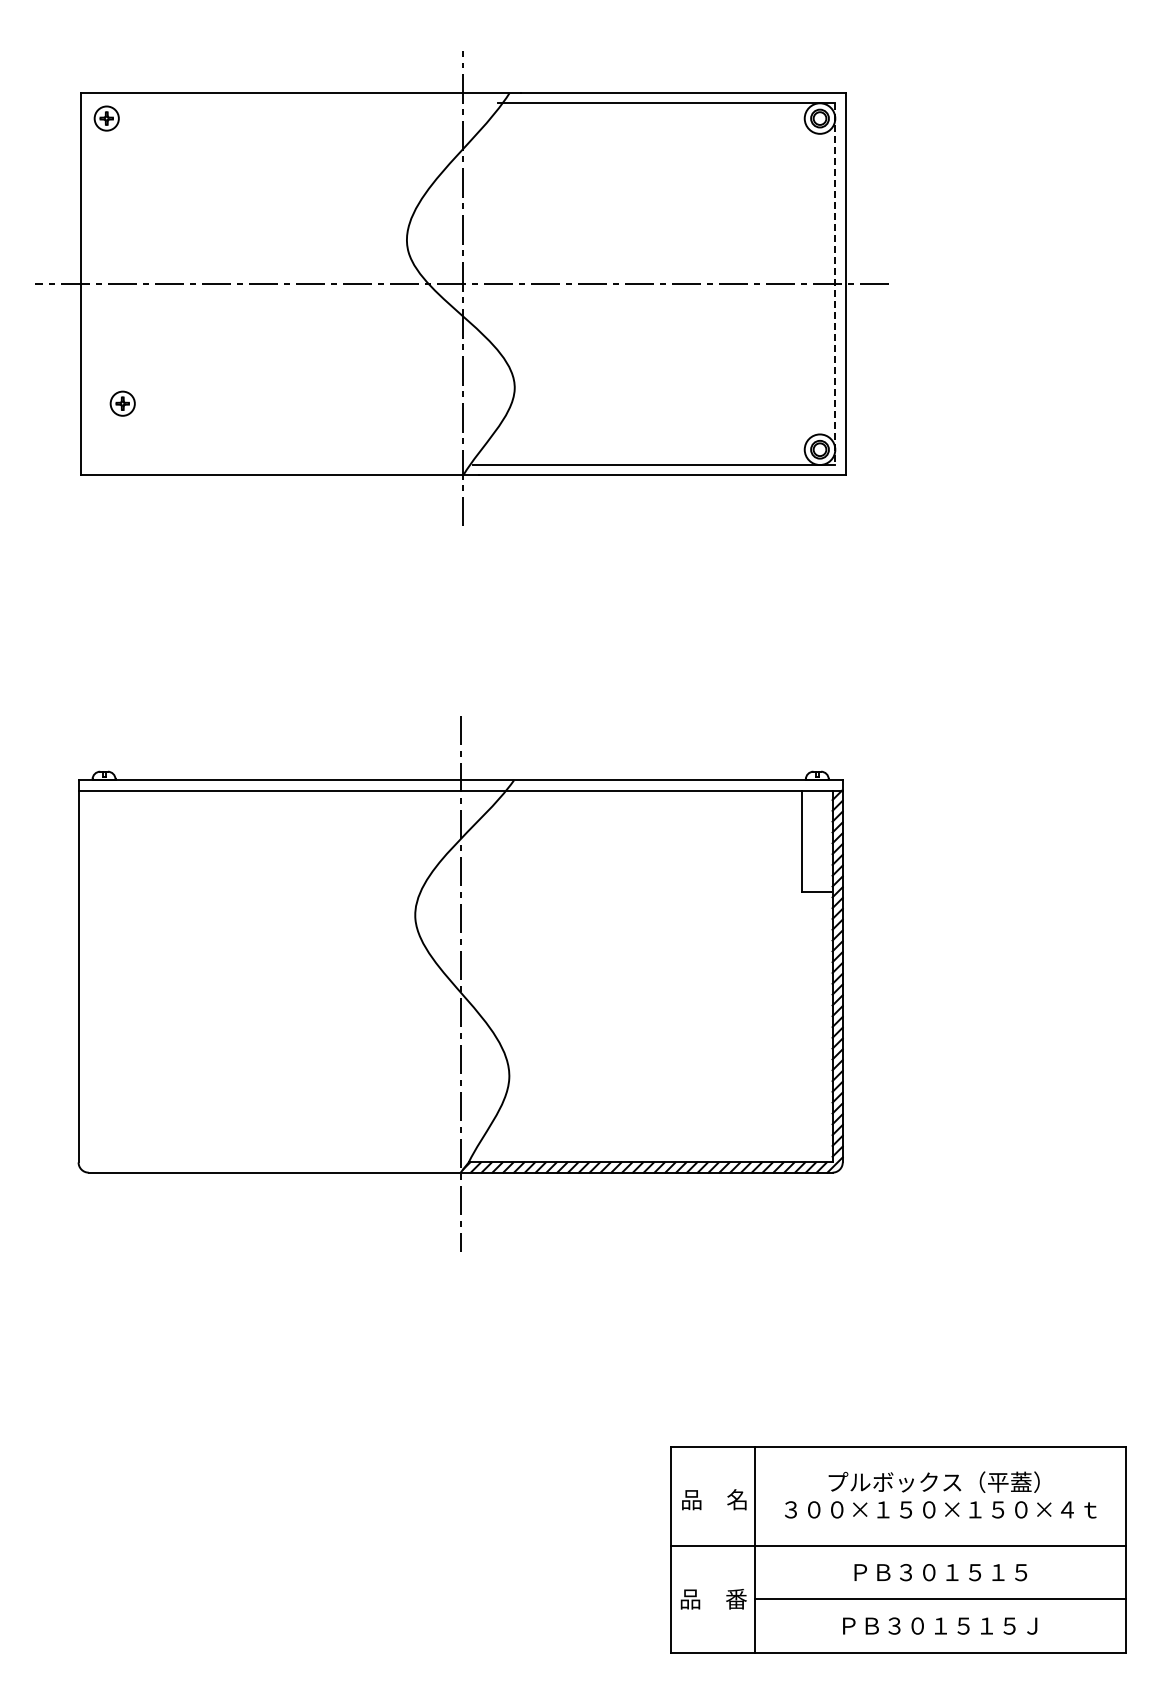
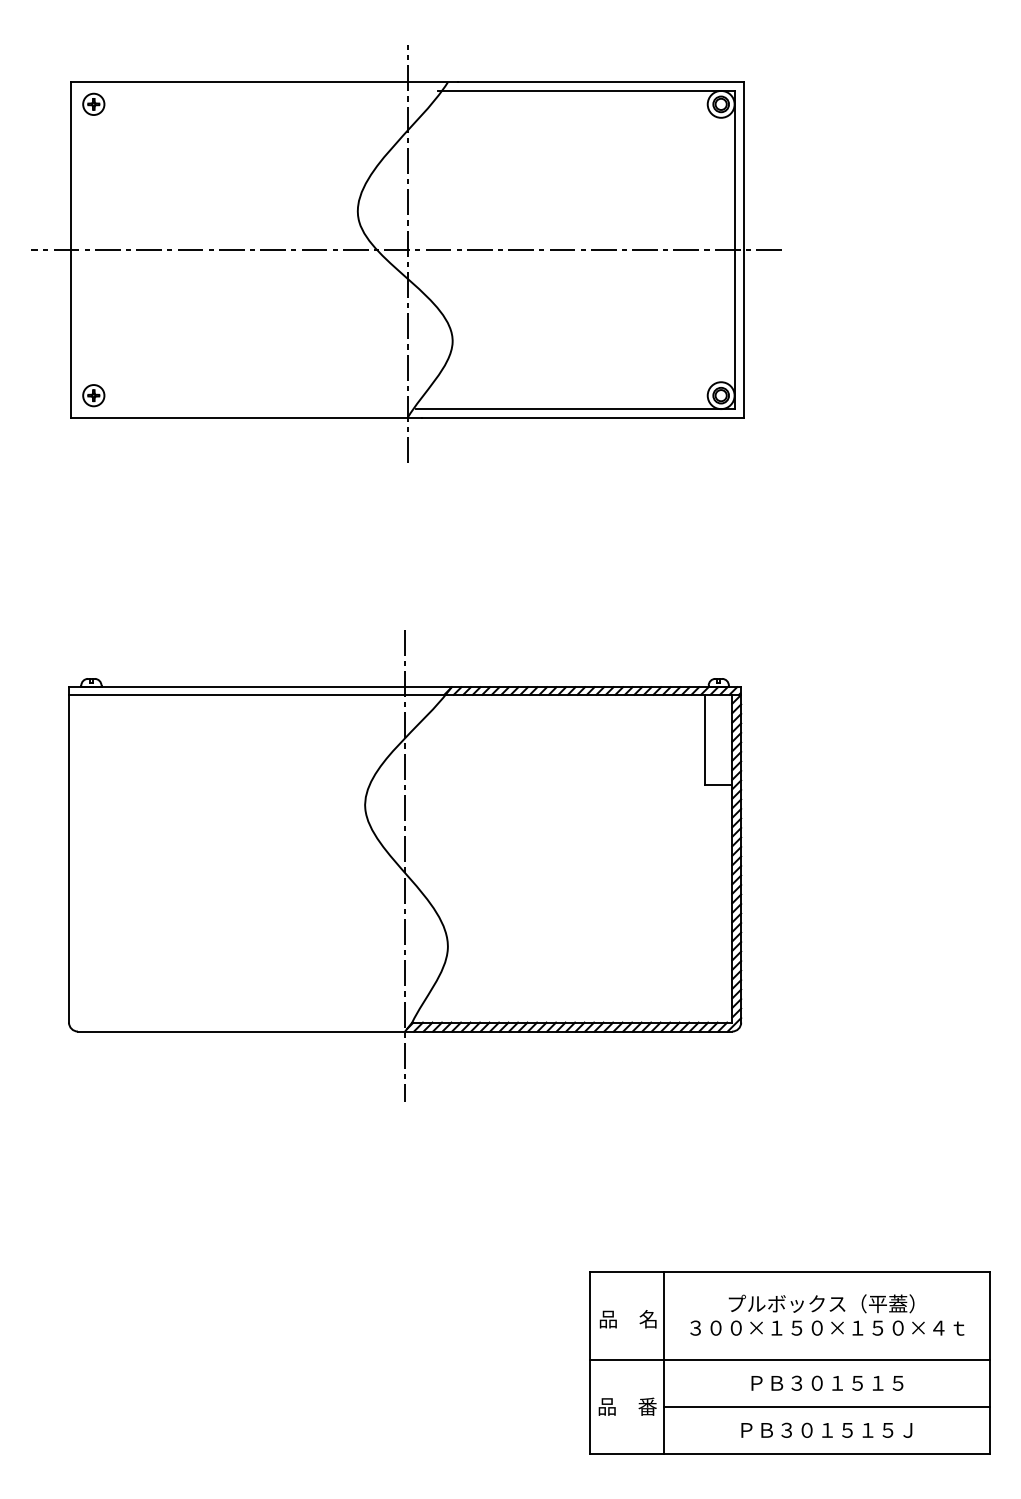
line: (835, 284) -> (734, 250), dashed -> solid
part: (122, 403) -> (93, 395), moved
hatch: (673, 785) -> (592, 691), added

